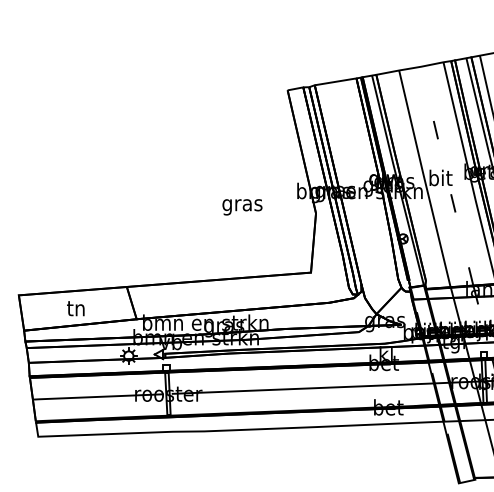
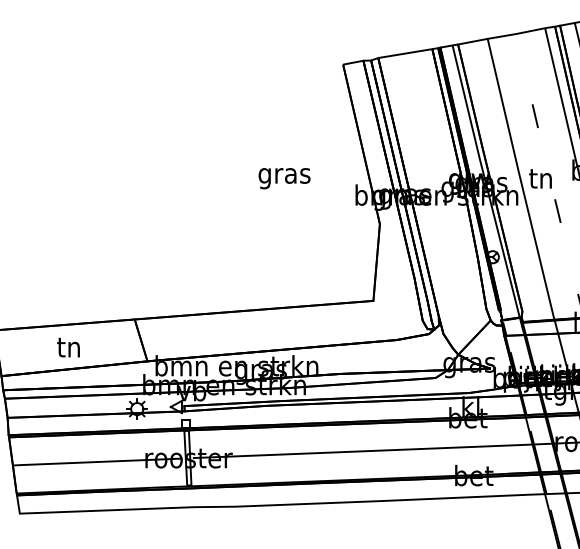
text: (440, 177) -> (541, 177), bit -> tn
text: (242, 207) -> (284, 178), moved

